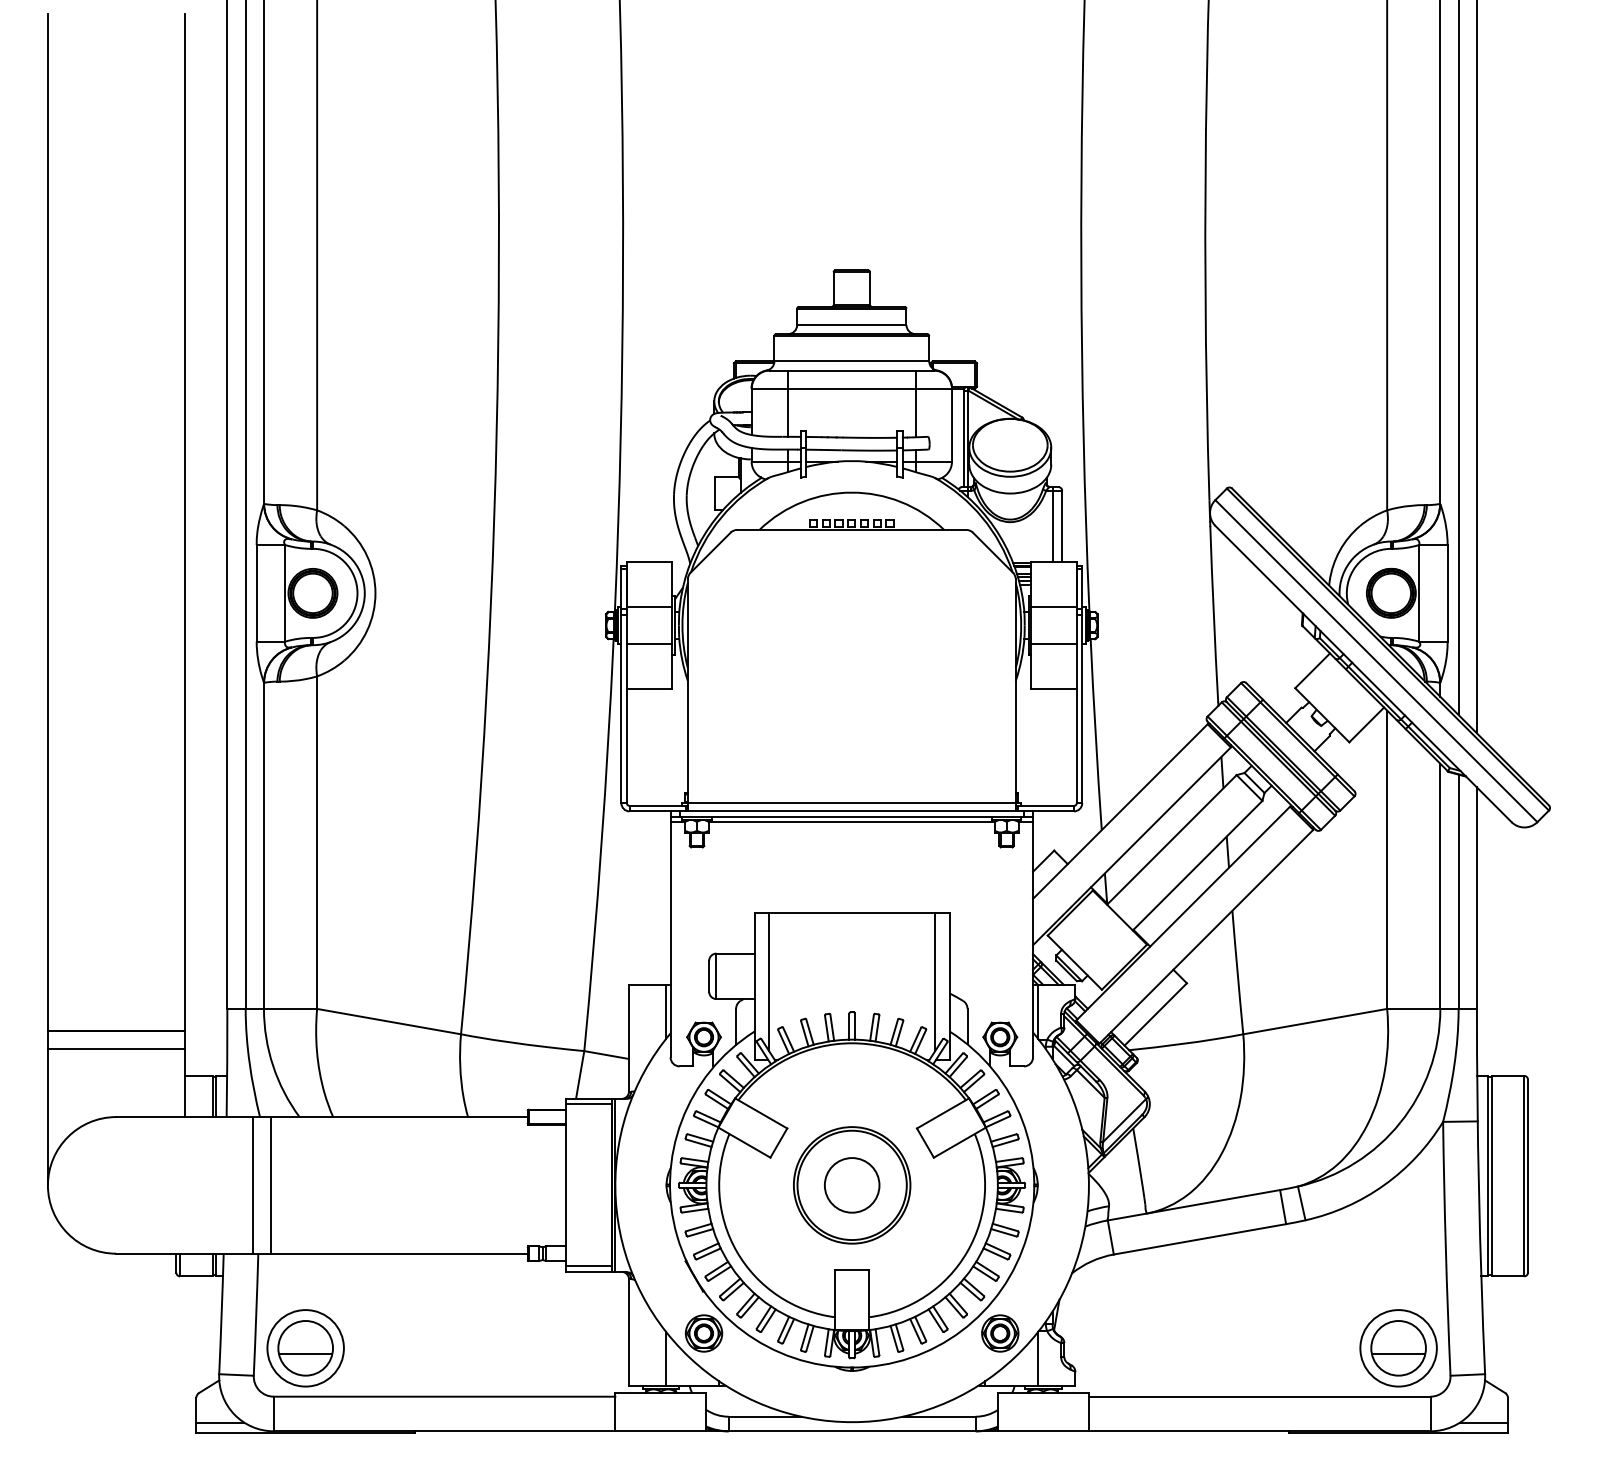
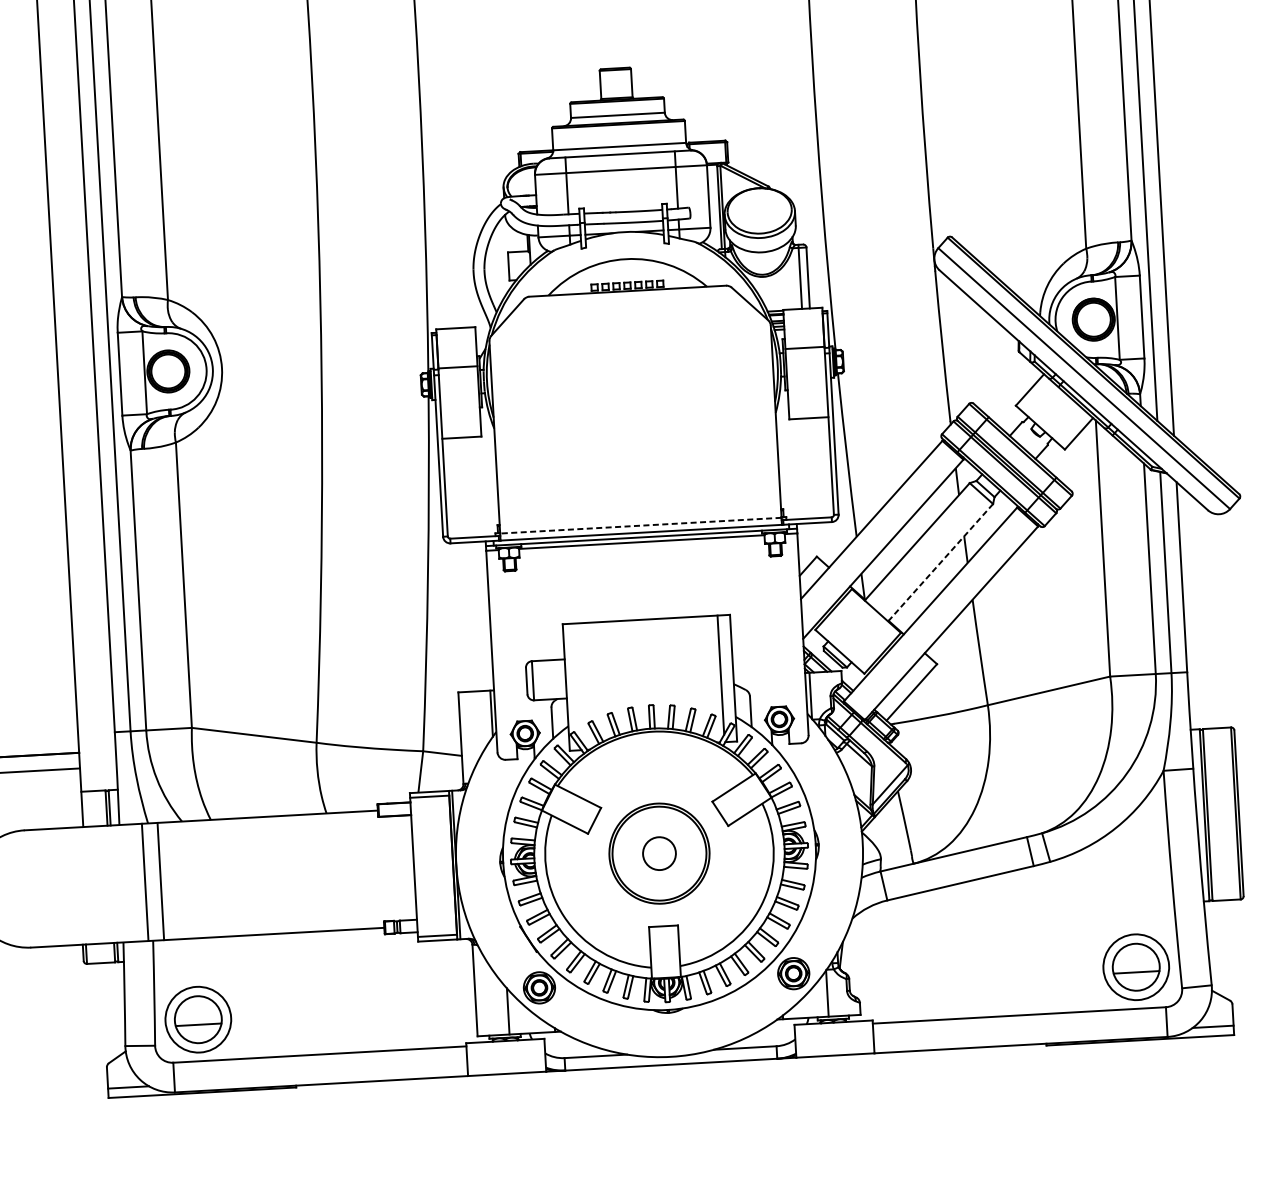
line: (649, 643) -> (459, 398), removed
line: (1053, 643) -> (806, 378), removed
line: (851, 803) -> (640, 525), solid -> dashed
line: (1197, 865) -> (940, 562), solid -> dashed
line: (769, 981) -> (578, 682), removed
circle: (851, 1185) -> (658, 853), size x0.7

